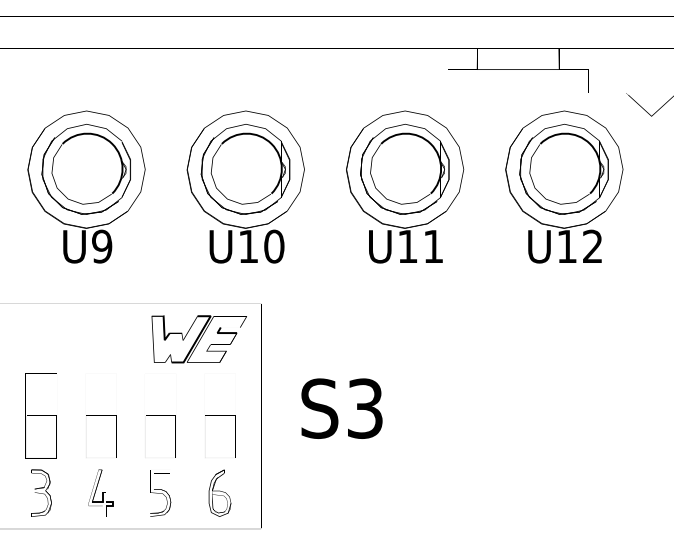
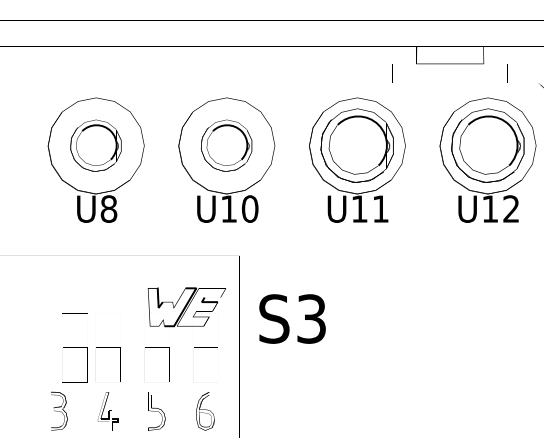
part: (85, 169) -> (95, 145), size x0.7
part: (245, 169) -> (226, 145), size x0.7
text: (102, 246) -> (109, 208), U9 -> U8
part: (198, 339) -> (186, 307), moved
text: (341, 408) -> (292, 318), moved
part: (40, 415) -> (74, 347), moved

